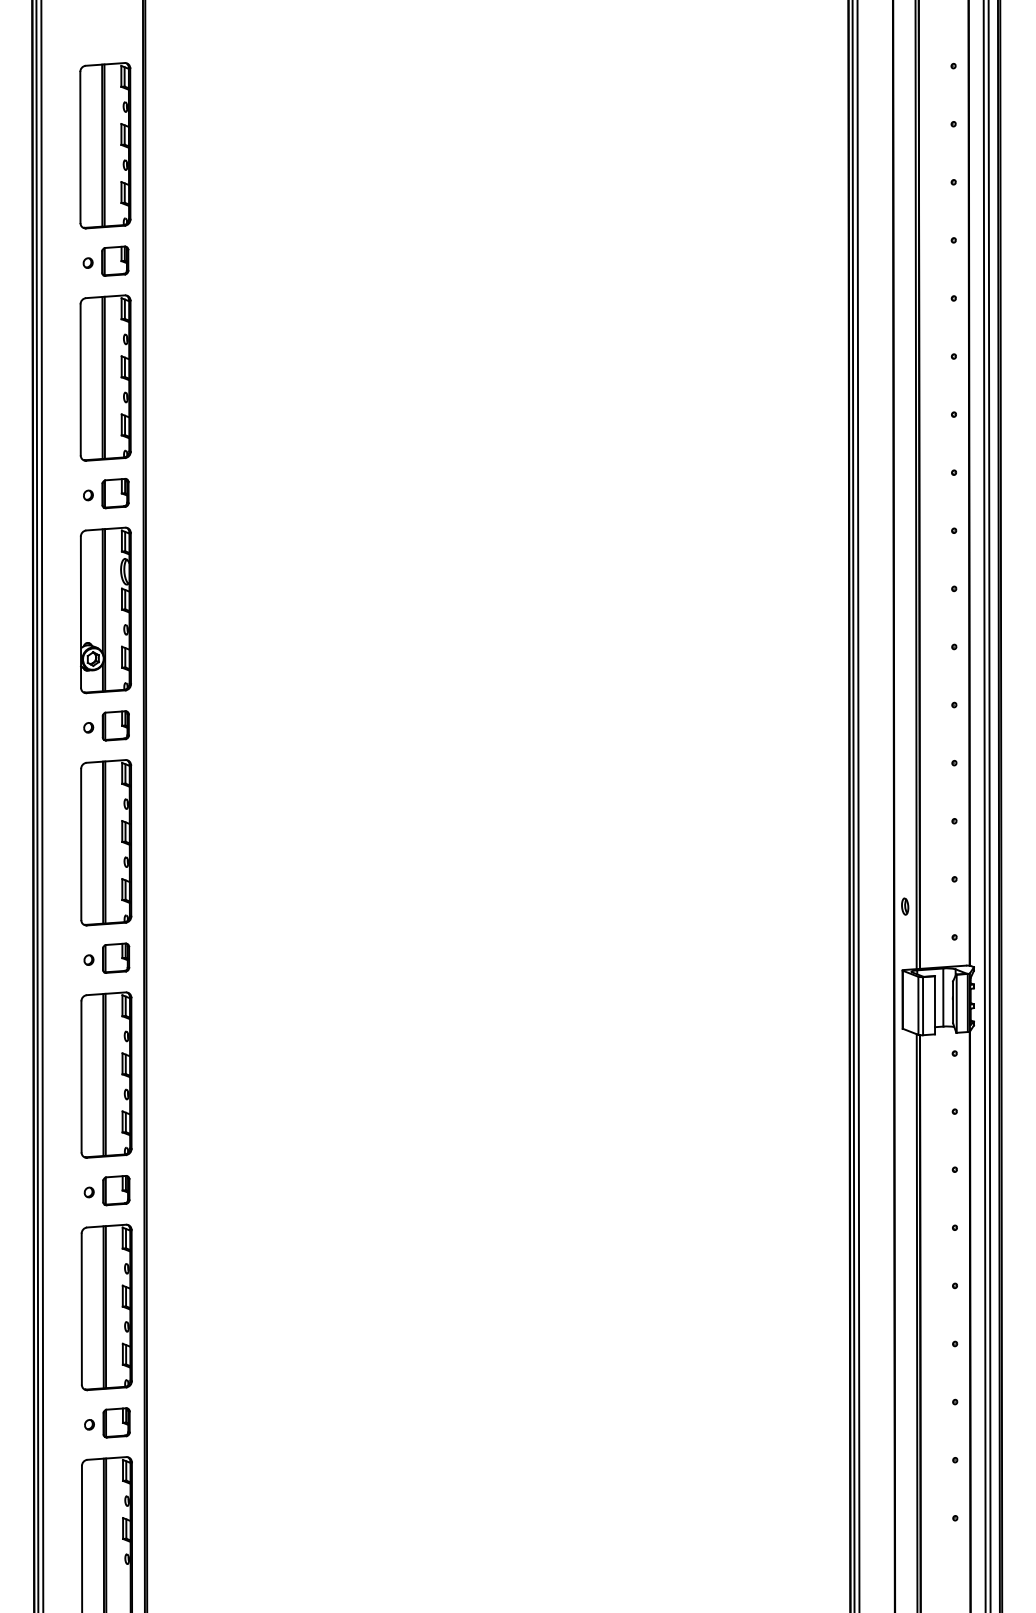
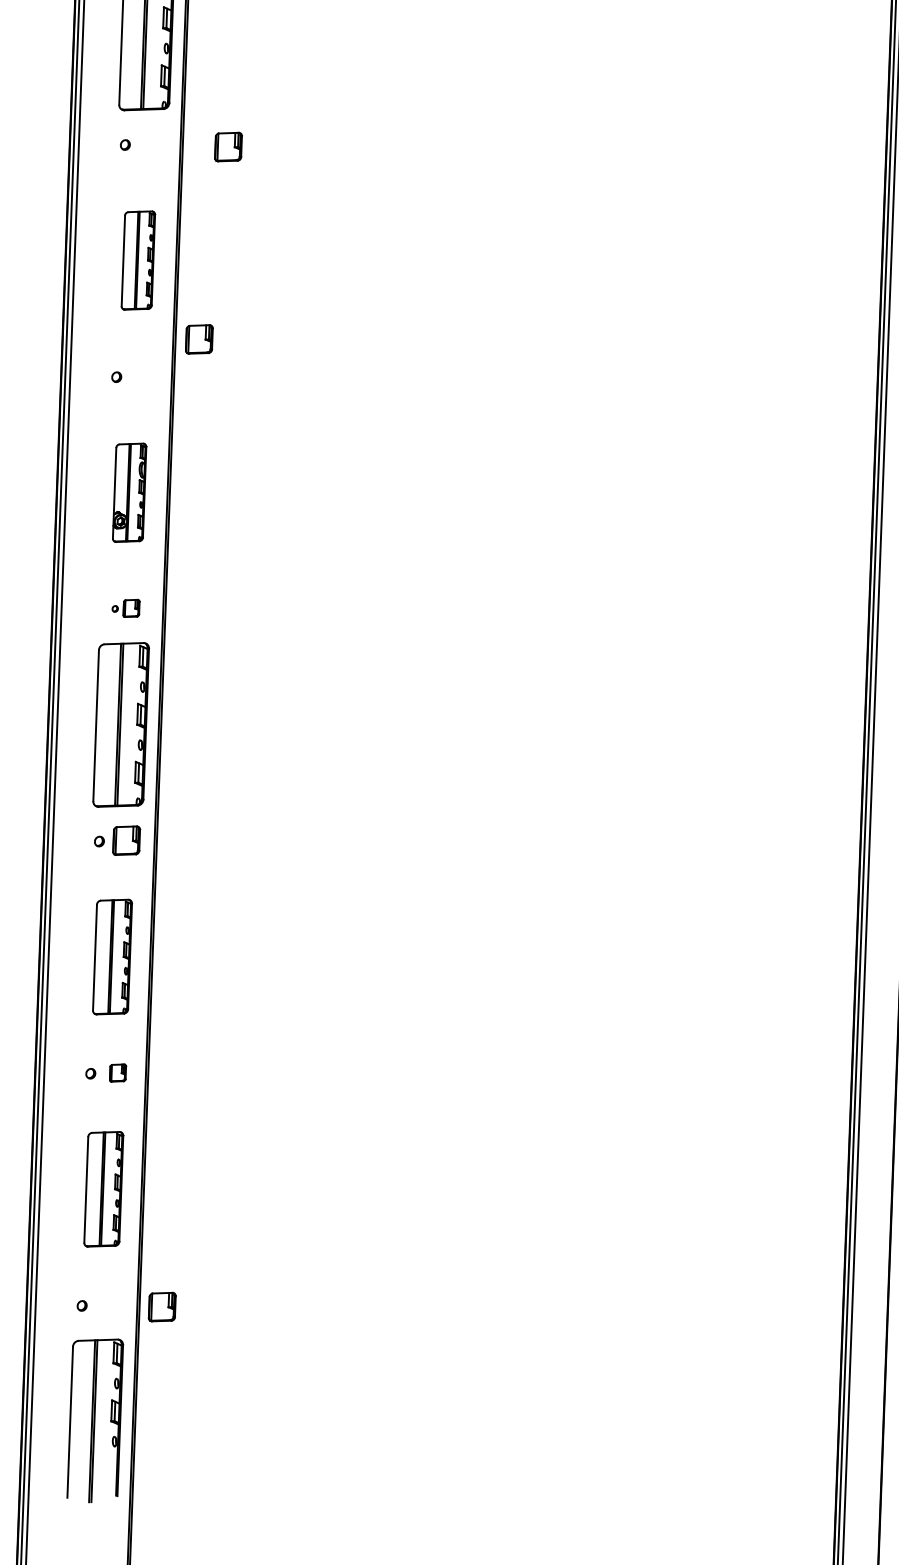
part: (115, 260) -> (228, 146), moved
part: (105, 377) -> (138, 259), size x0.6
part: (115, 493) -> (199, 339), moved
part: (105, 610) -> (129, 492), size x0.6
part: (106, 725) -> (125, 607), size x0.6
part: (106, 1074) -> (112, 956), size x0.7
part: (116, 1190) -> (118, 1072), size x0.6
part: (106, 1307) -> (103, 1189), size x0.7
part: (116, 1422) -> (162, 1306), moved

